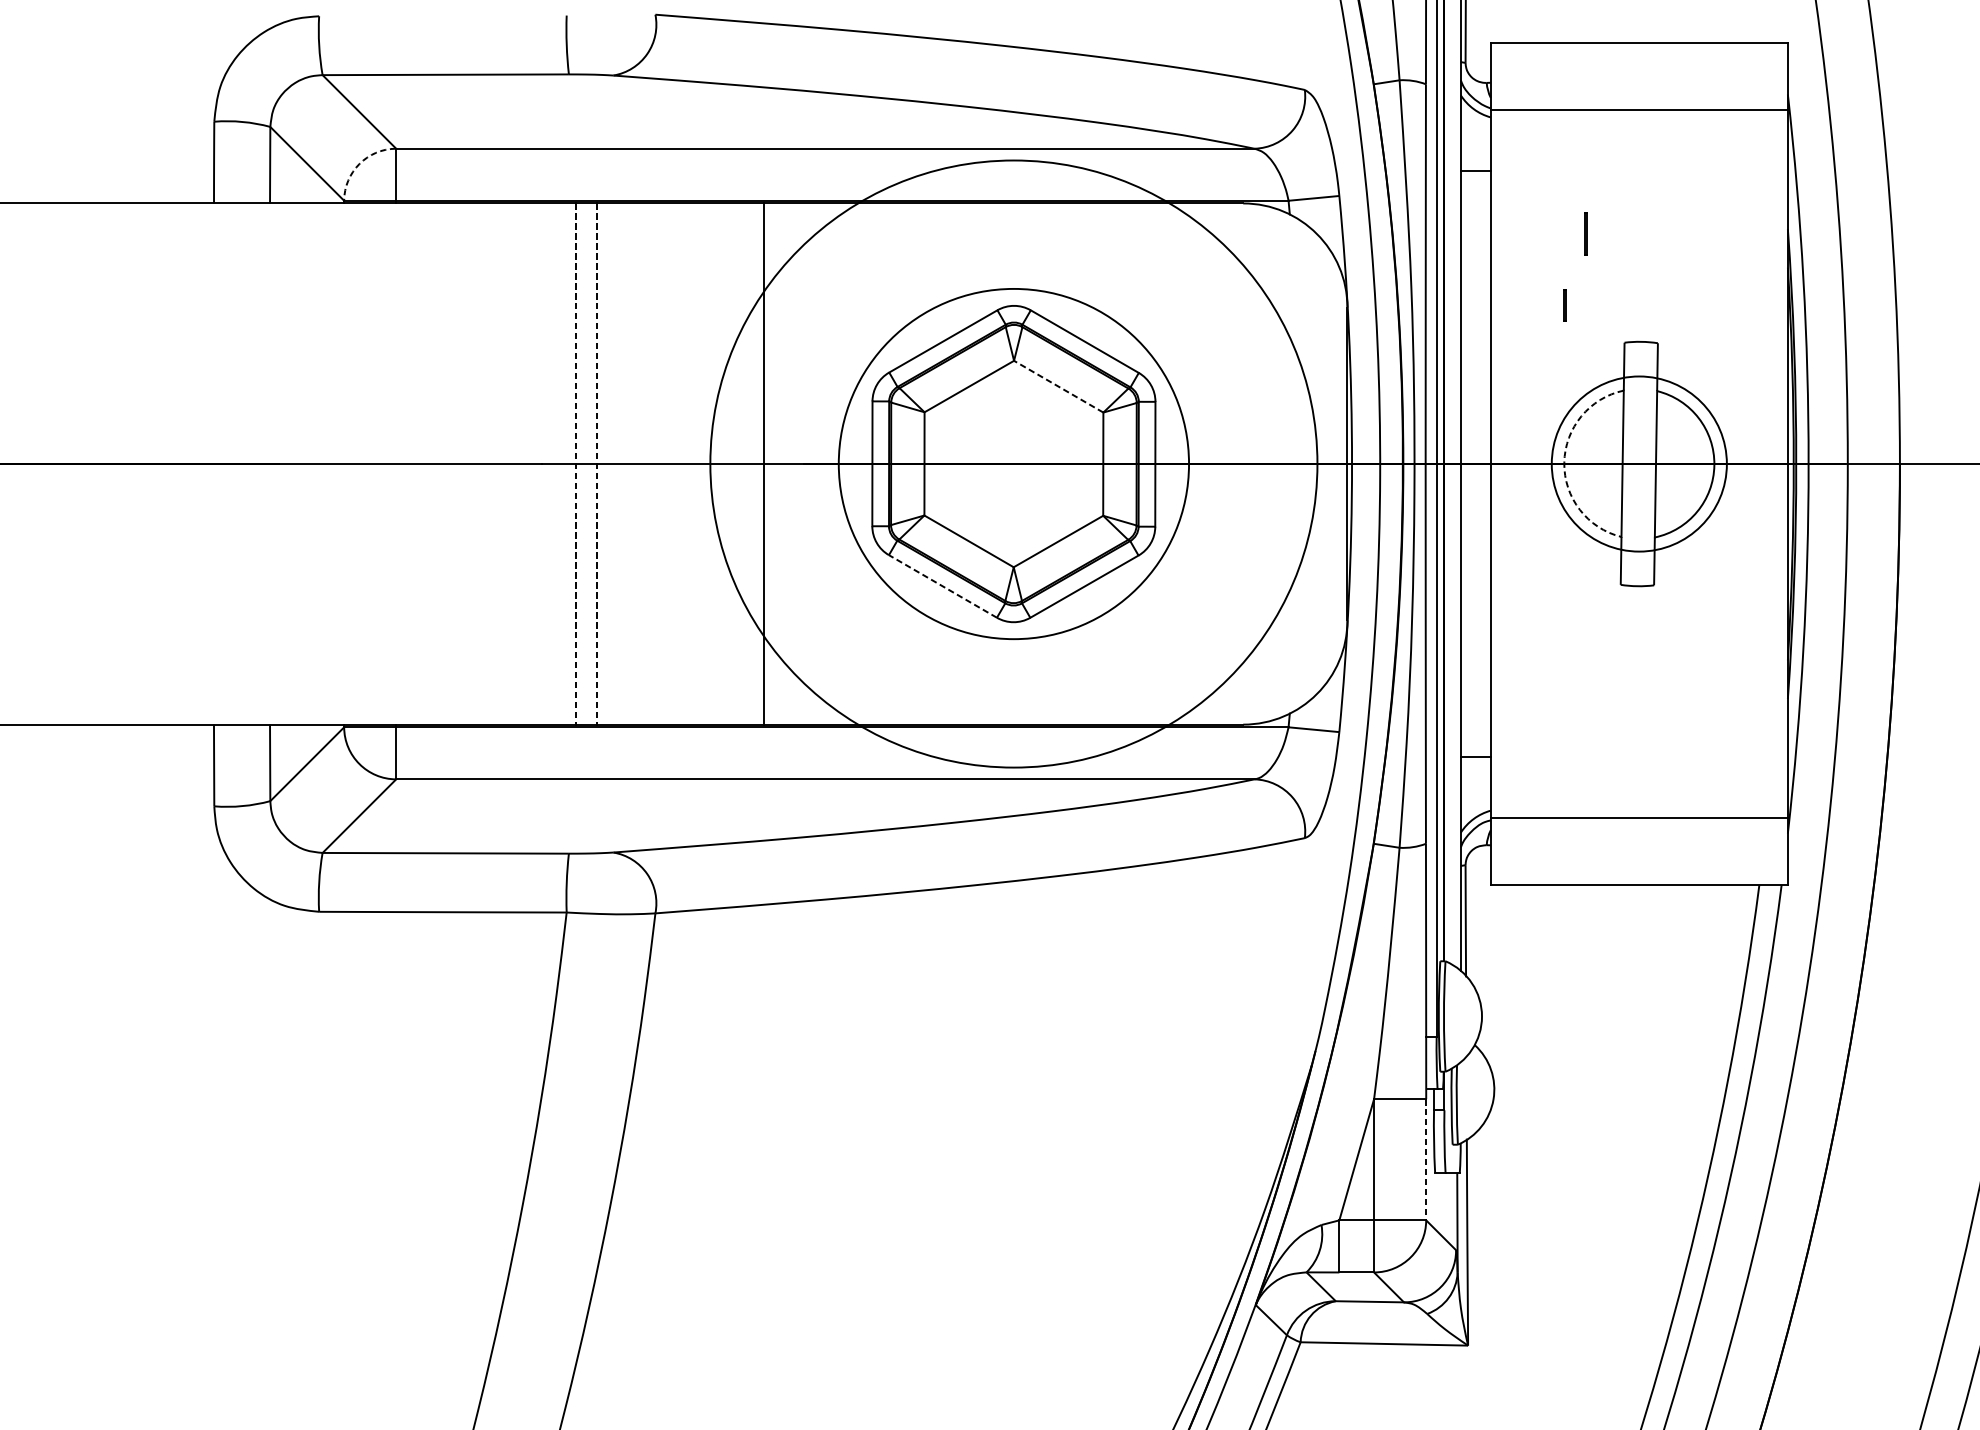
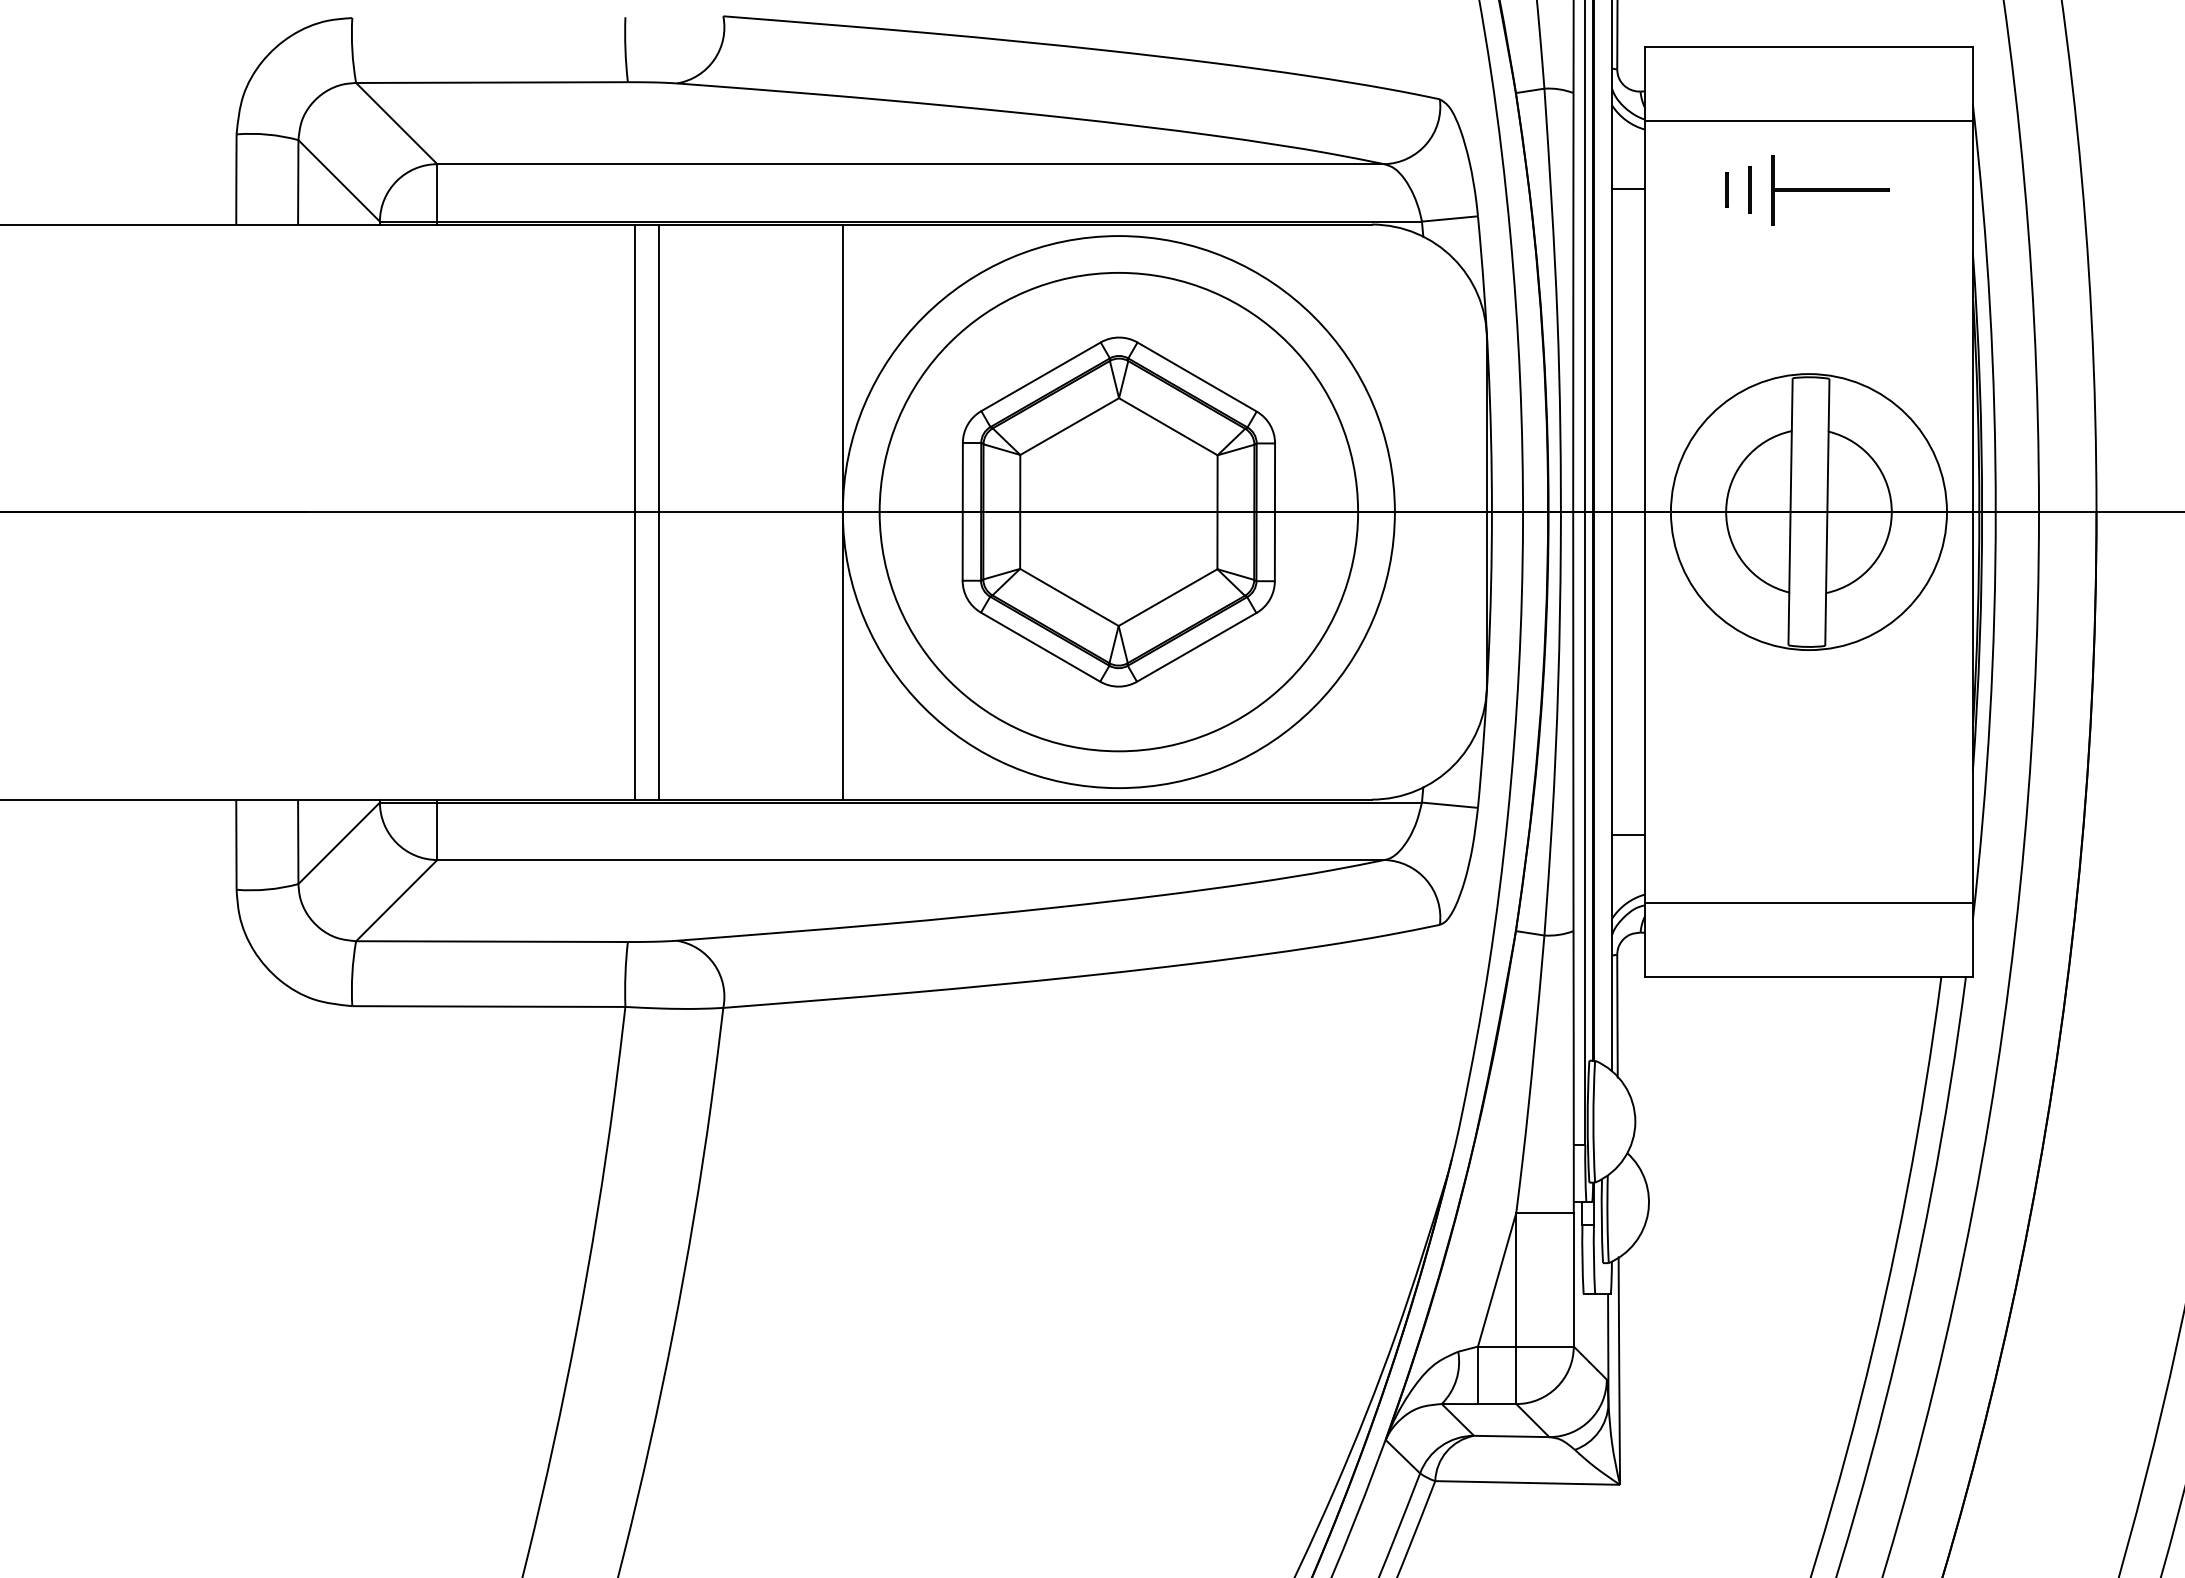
arc: (359, 164) -> (396, 181), dashed -> solid
part: (1658, 172) -> (1830, 190), added
line: (1585, 233) -> (1749, 189), moved
line: (1564, 304) -> (1726, 189), moved
line: (1058, 386) -> (1168, 426), dashed -> solid
arc: (1564, 462) -> (1726, 510), dashed -> solid
circle: (1013, 463) -> (1118, 511), size x0.71
line: (575, 464) -> (635, 512), dashed -> solid
line: (596, 464) -> (658, 512), dashed -> solid
circle: (1013, 464) -> (1118, 512), size x1.43
circle: (1638, 464) -> (1808, 512), size x1.43
line: (942, 586) -> (1040, 647), dashed -> solid
line: (1425, 1159) -> (1573, 1279), dashed -> solid

